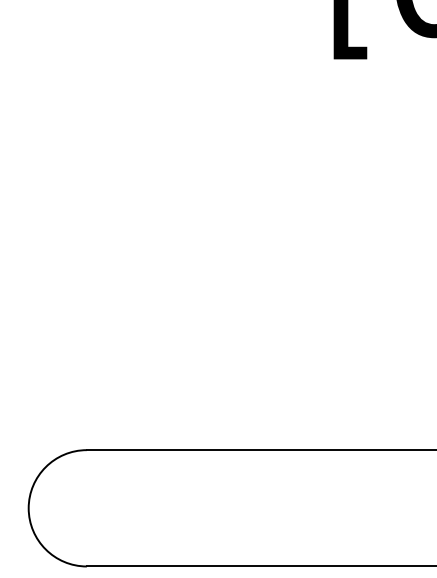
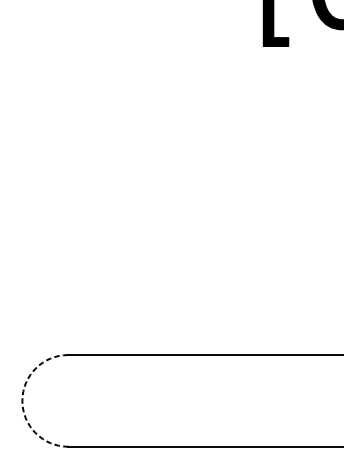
arc: (28, 508) -> (22, 401), solid -> dashed

